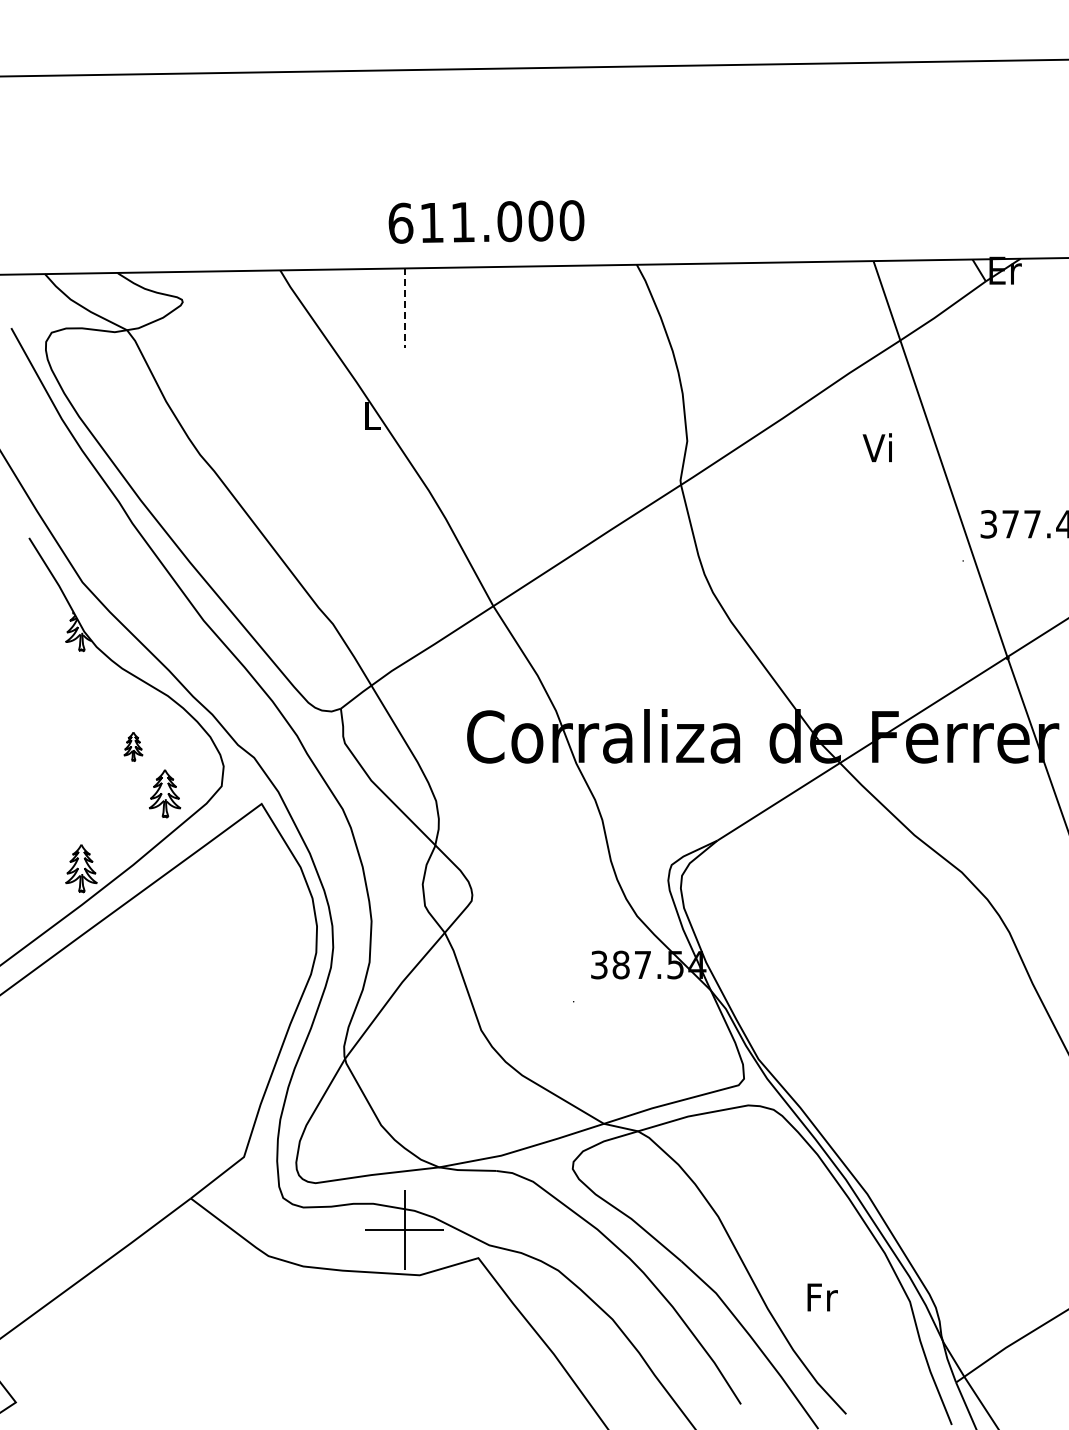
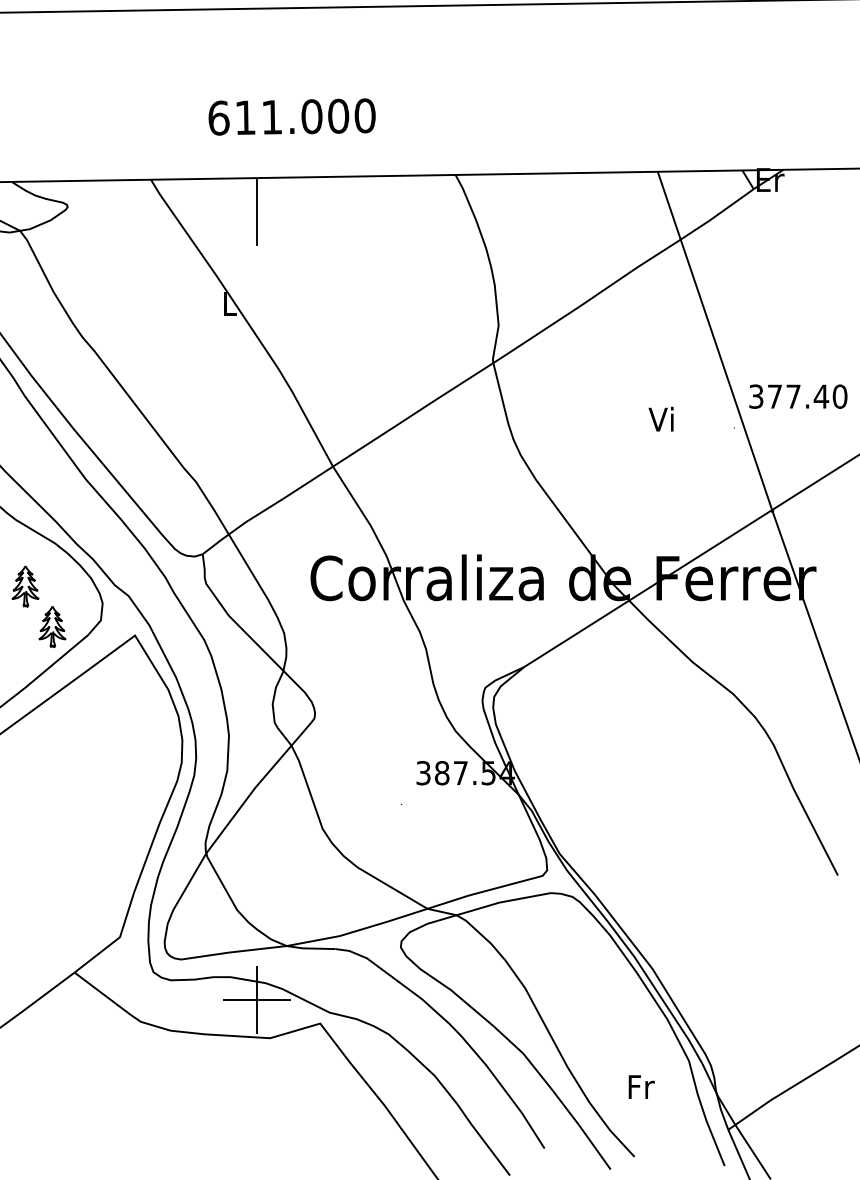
text: (486, 221) -> (292, 116), moved
line: (404, 308) -> (257, 212), dashed -> solid
text: (876, 447) -> (660, 419), moved
part: (133, 746) -> (25, 586), size x1.67
text: (822, 1297) -> (641, 1087), moved

